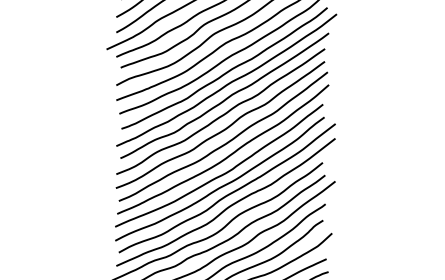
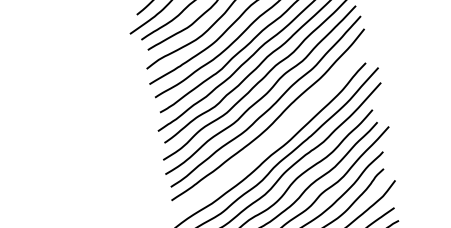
curve: (223, 173) -> (272, 139), removed

